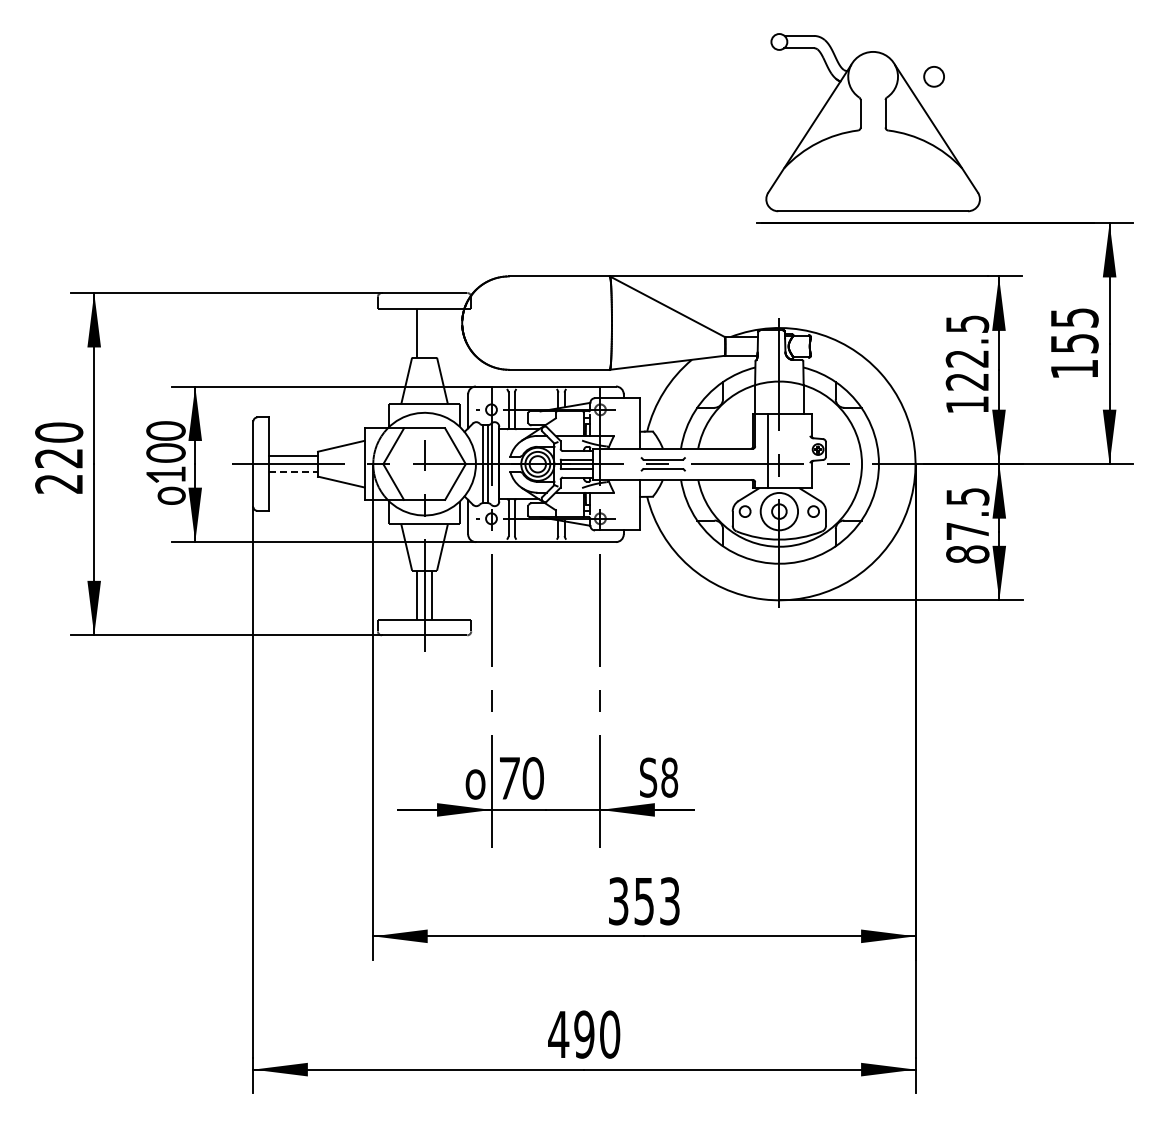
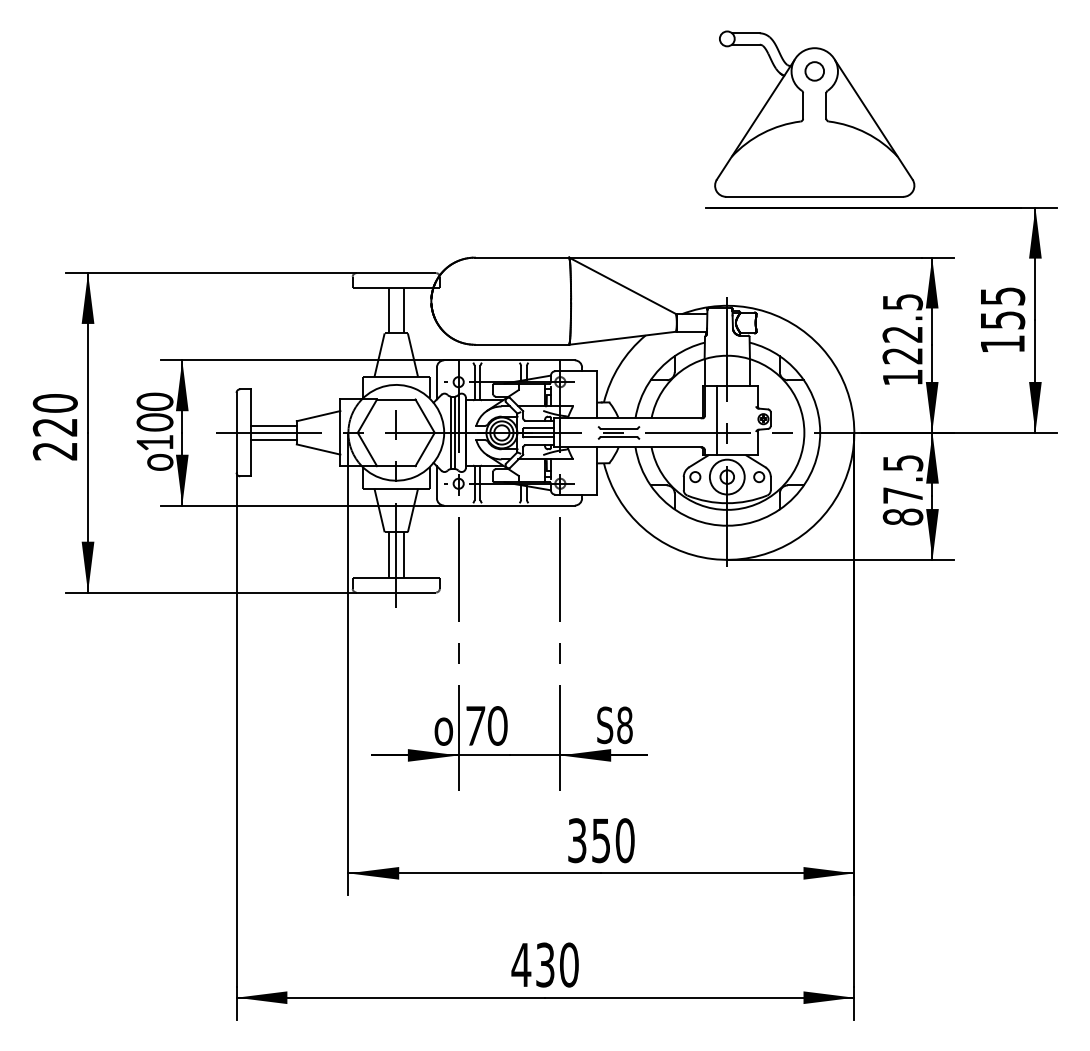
circle: (933, 76) -> (814, 71), moved
line: (432, 332) -> (403, 309), added
line: (293, 471) -> (273, 439), dashed -> solid
text: (670, 901) -> (625, 840), 353 -> 350
text: (584, 1034) -> (545, 964), 490 -> 430

